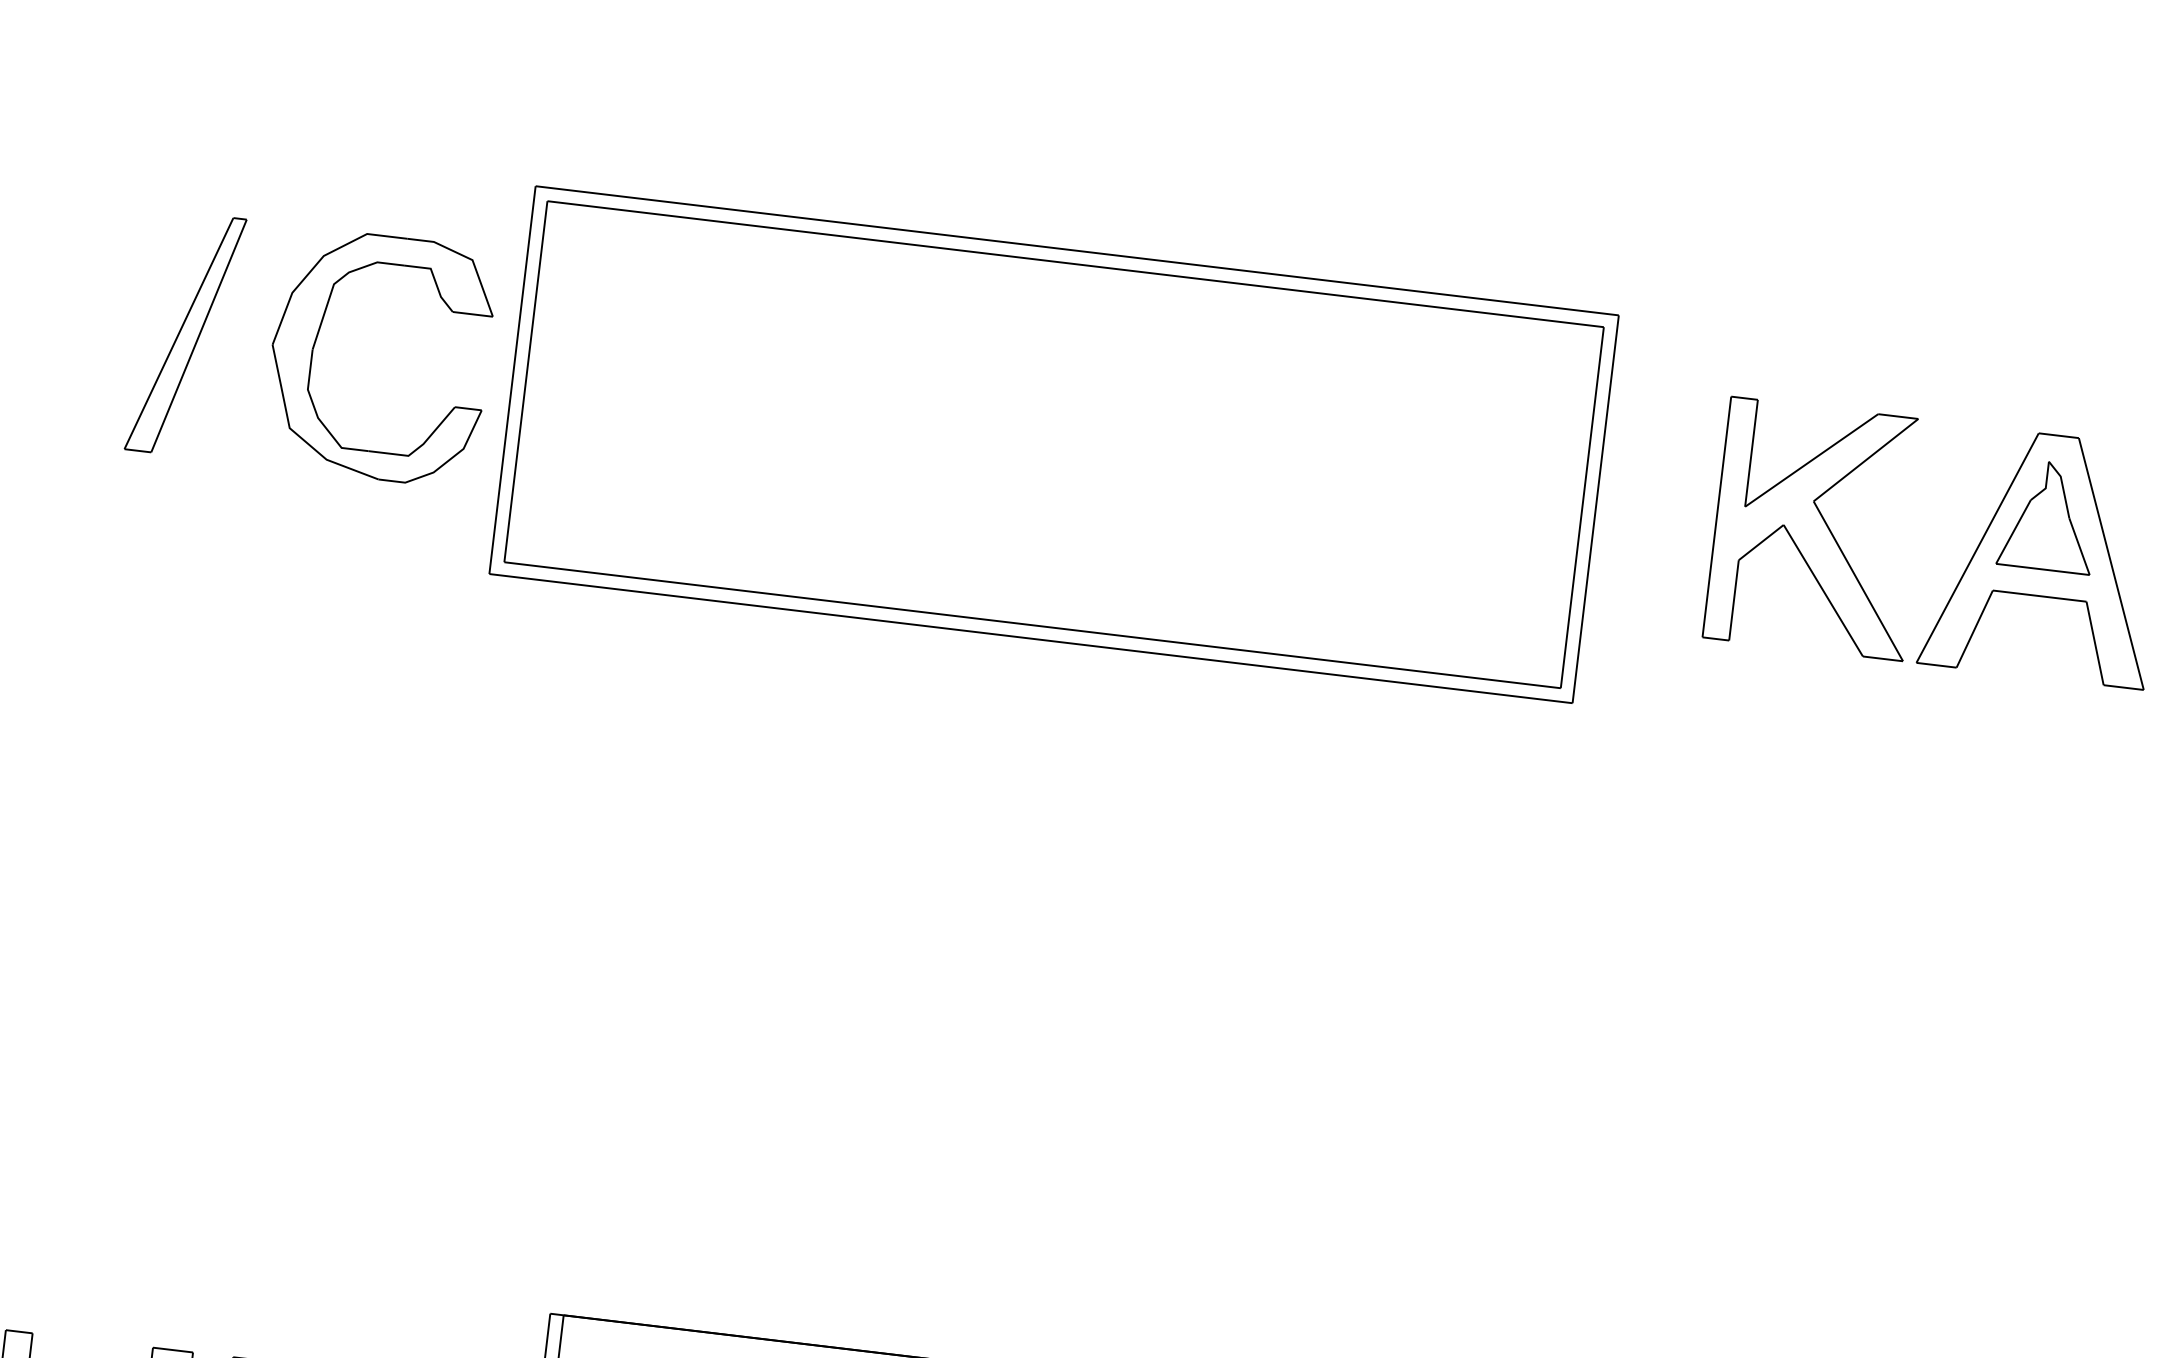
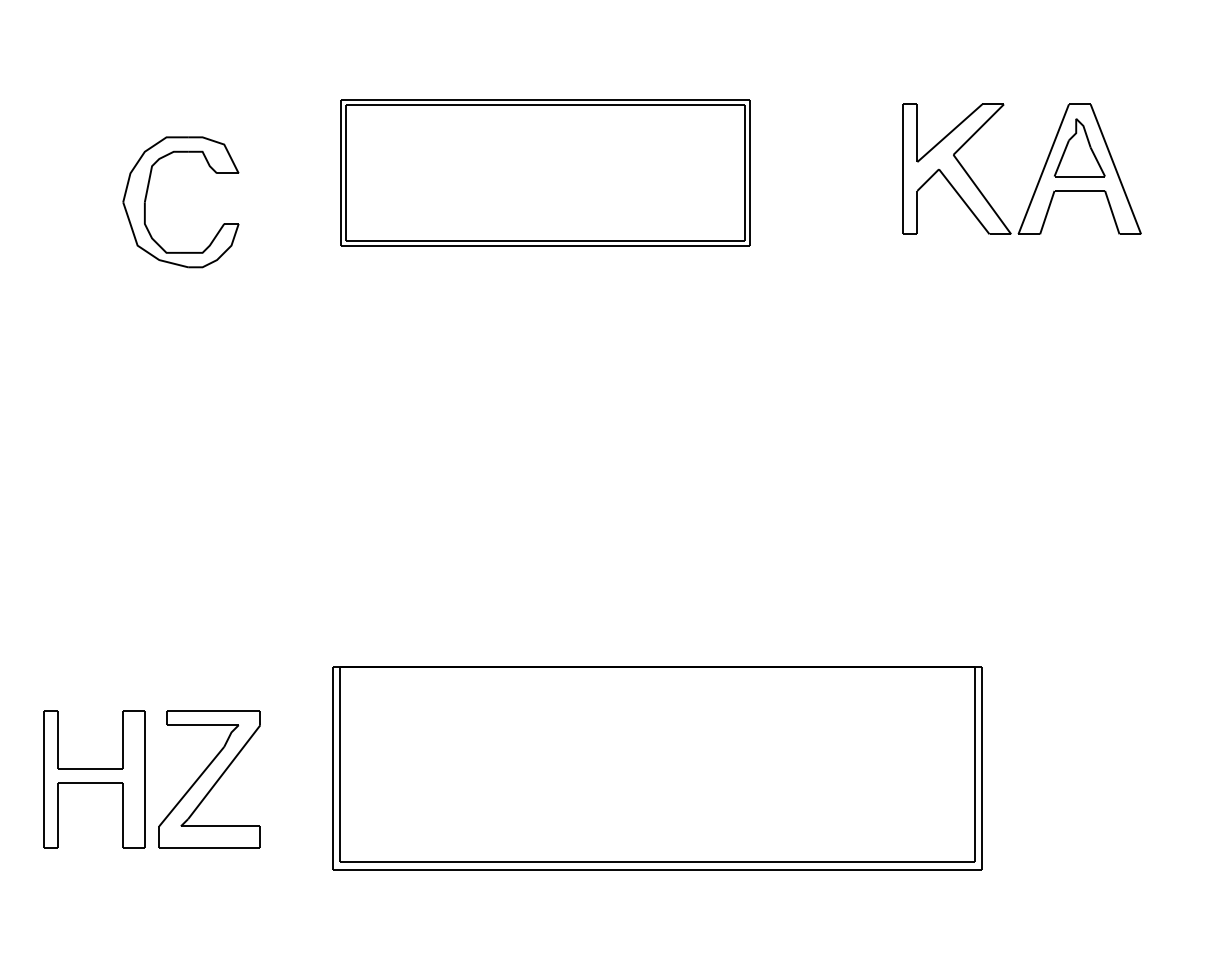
part: (186, 332) -> (76, 168), removed
part: (319, 337) -> (147, 195), moved
part: (1054, 443) -> (545, 172), size x0.7

